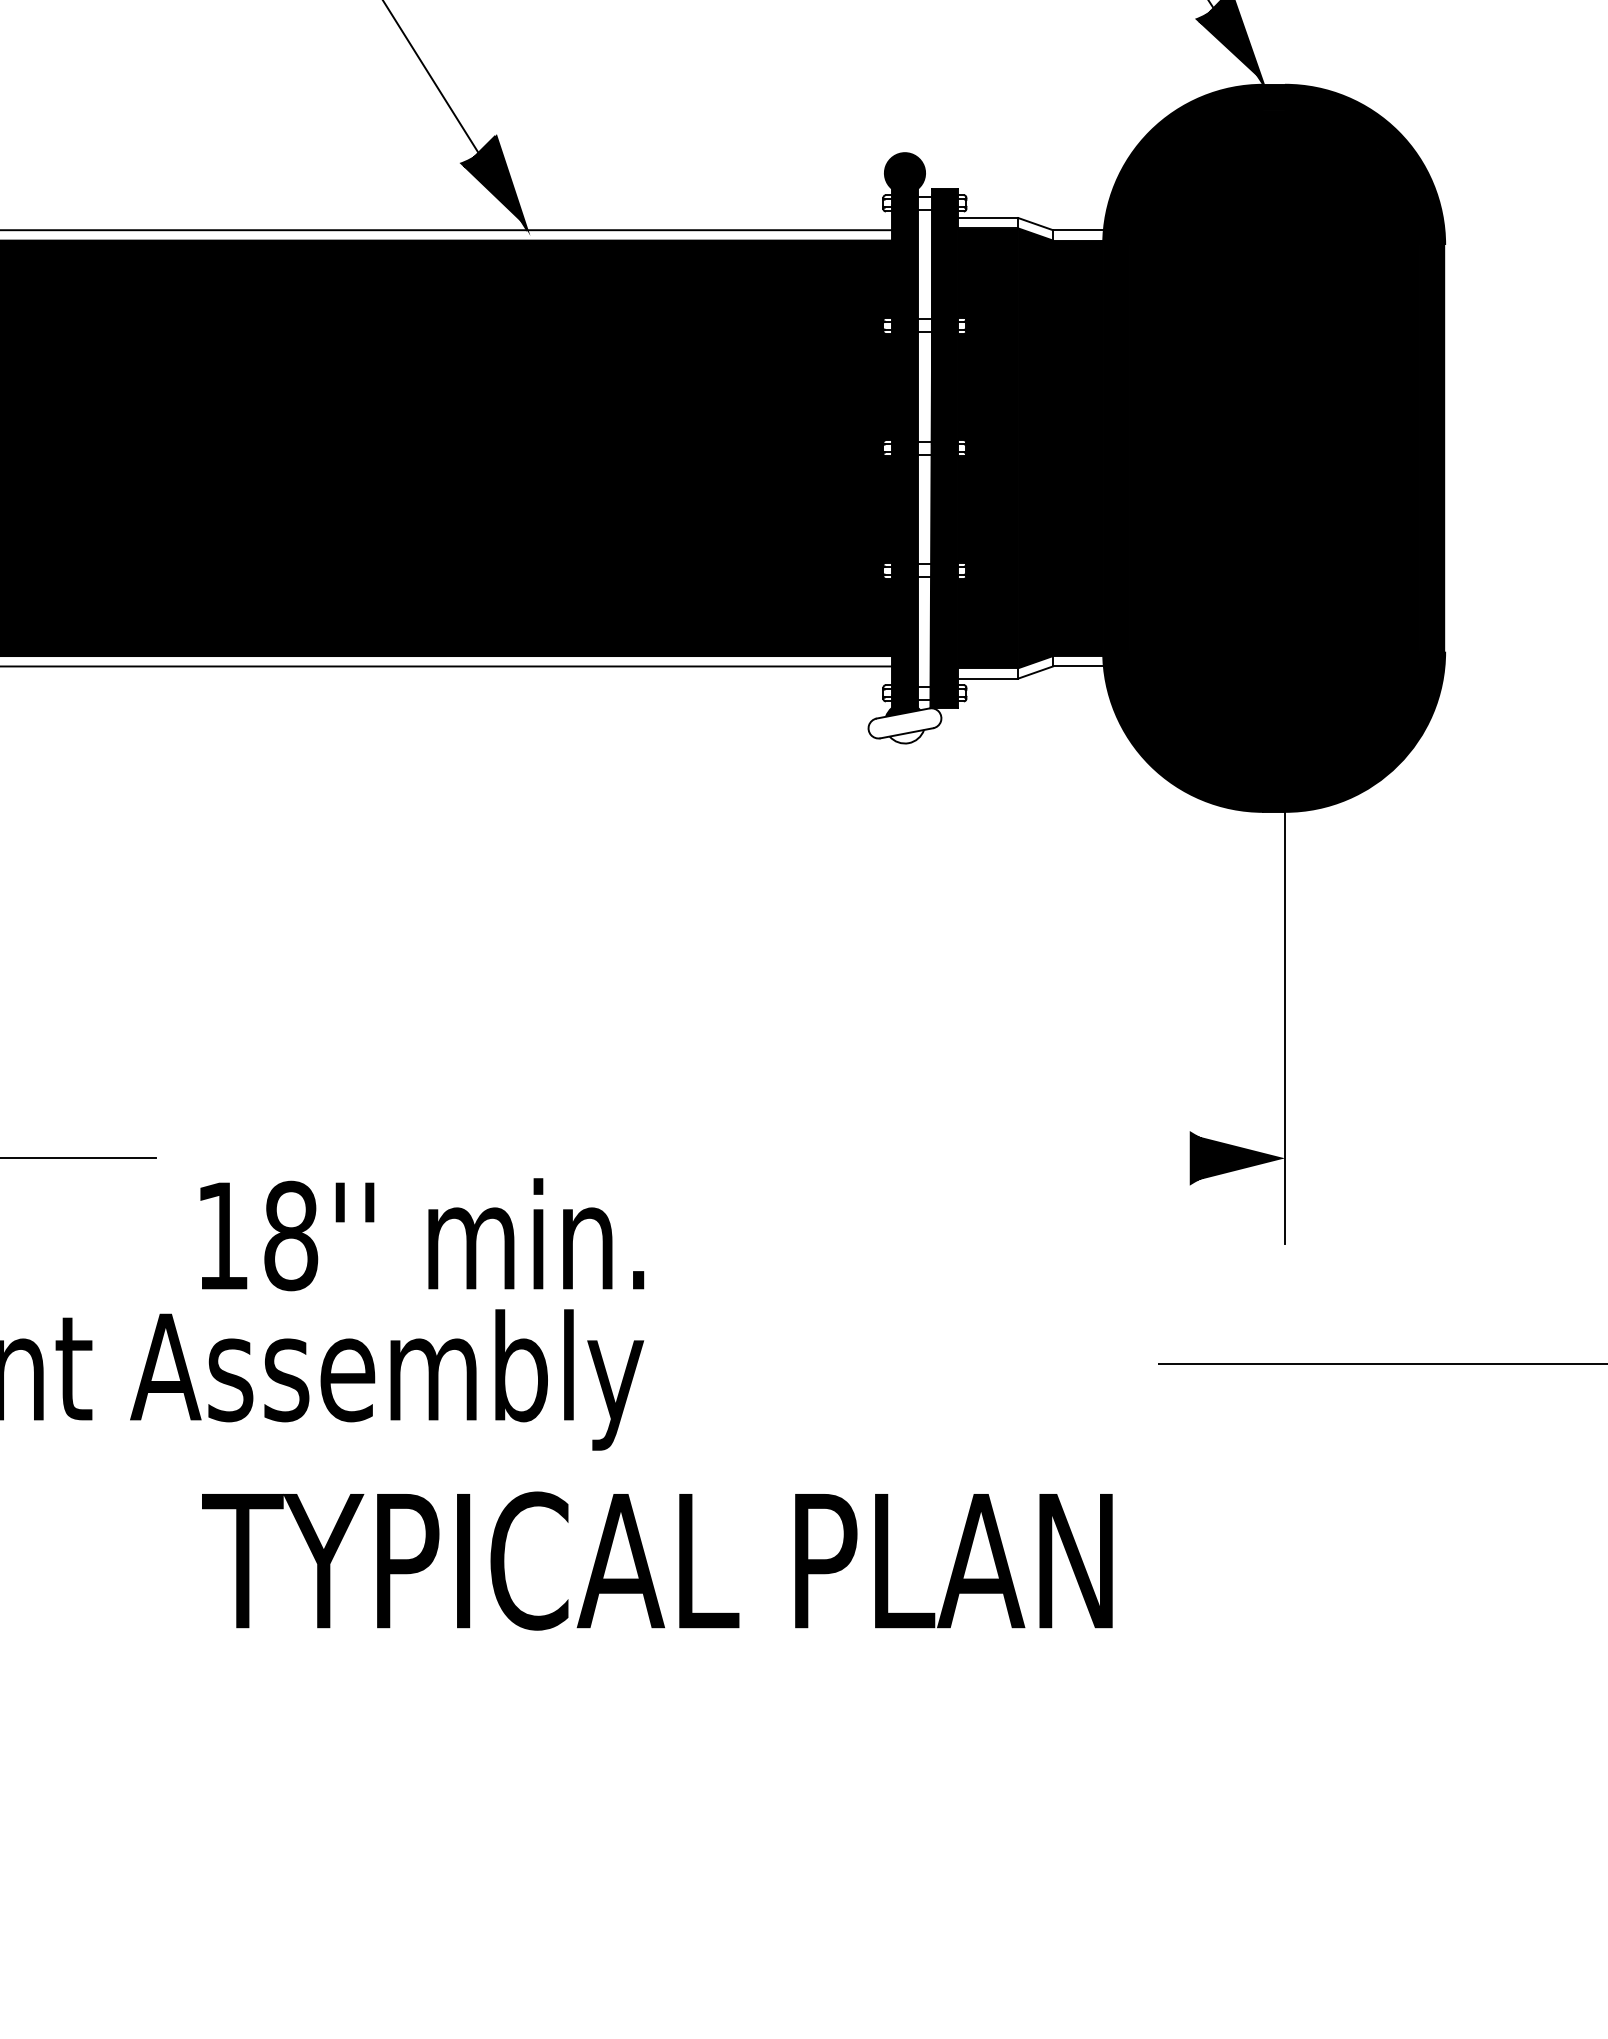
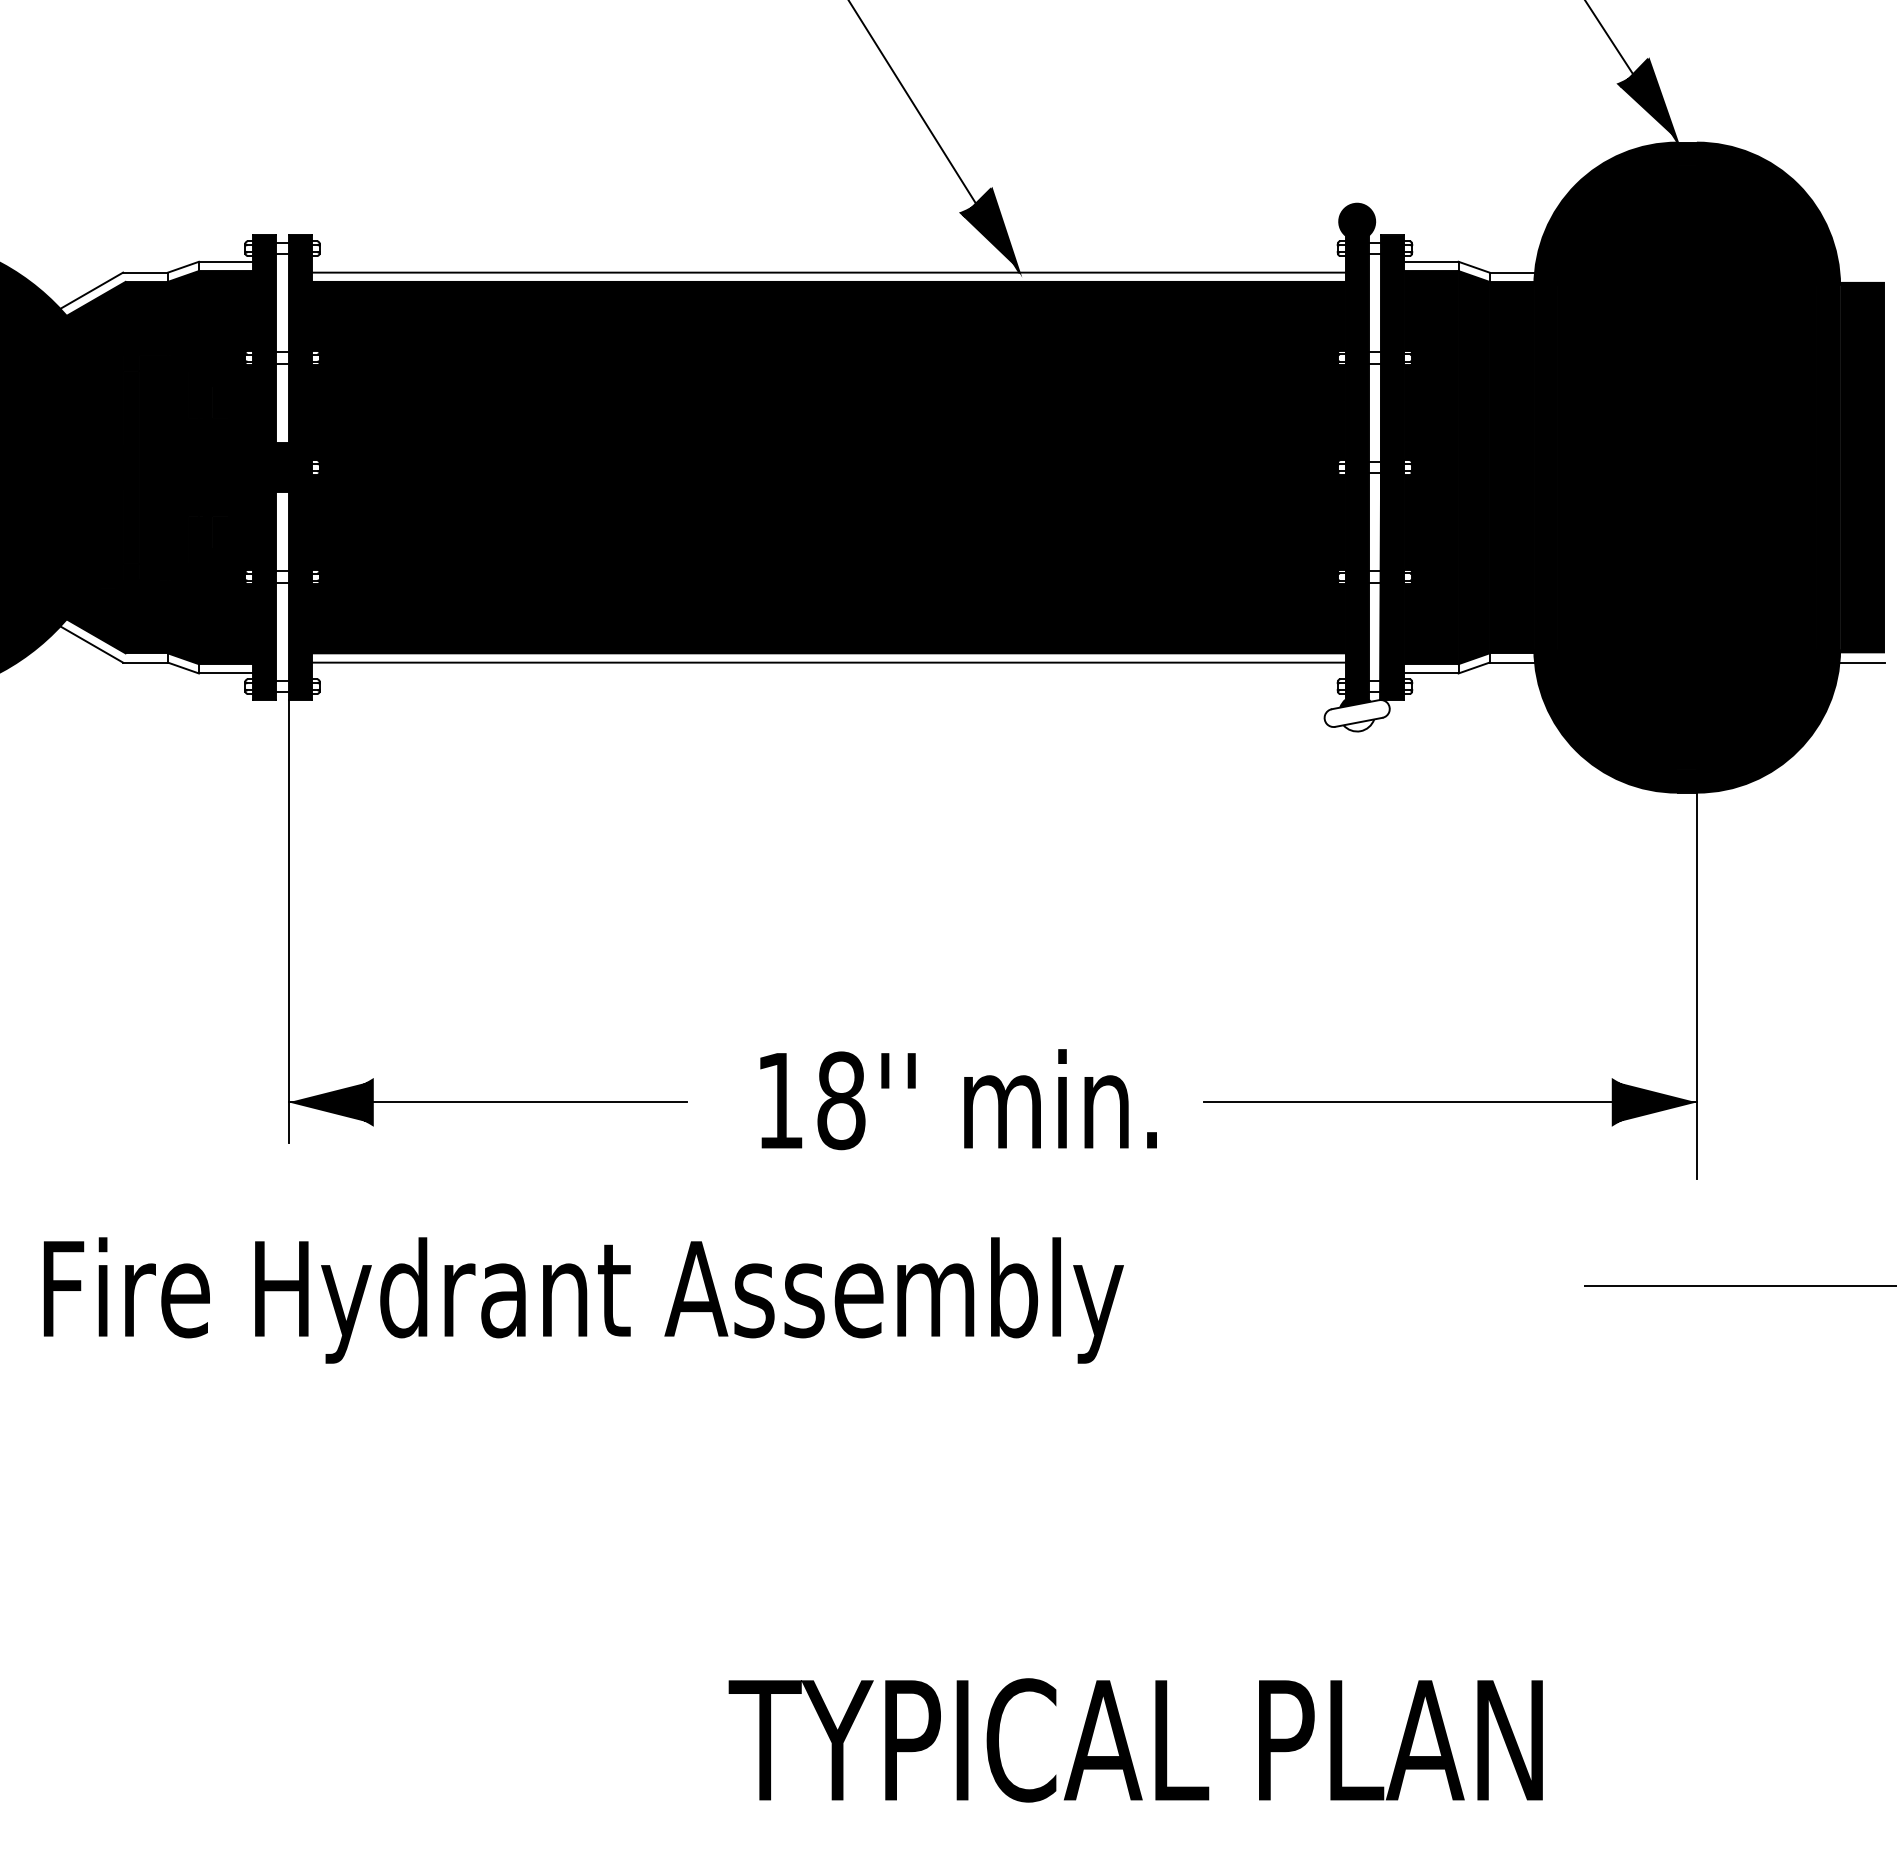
fill: (1470, 448) -> (1862, 467), added
line: (1469, 666) -> (1861, 662), added
line: (1009, 1158) -> (1450, 1102), added
text: (422, 1234) -> (958, 1099), moved
text: (657, 1561) -> (1135, 1740), moved

